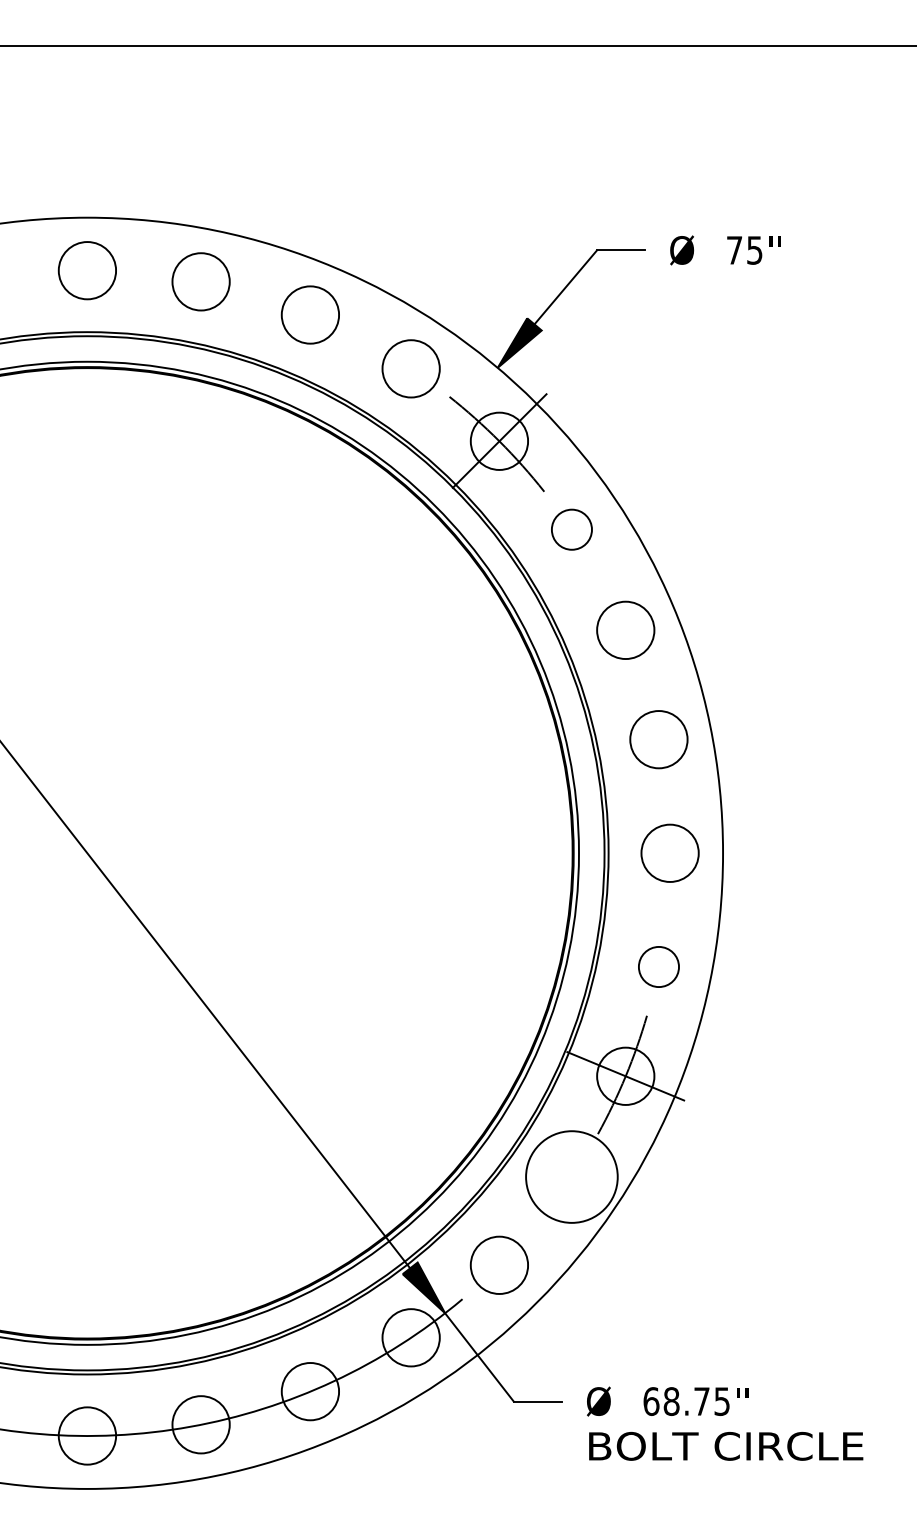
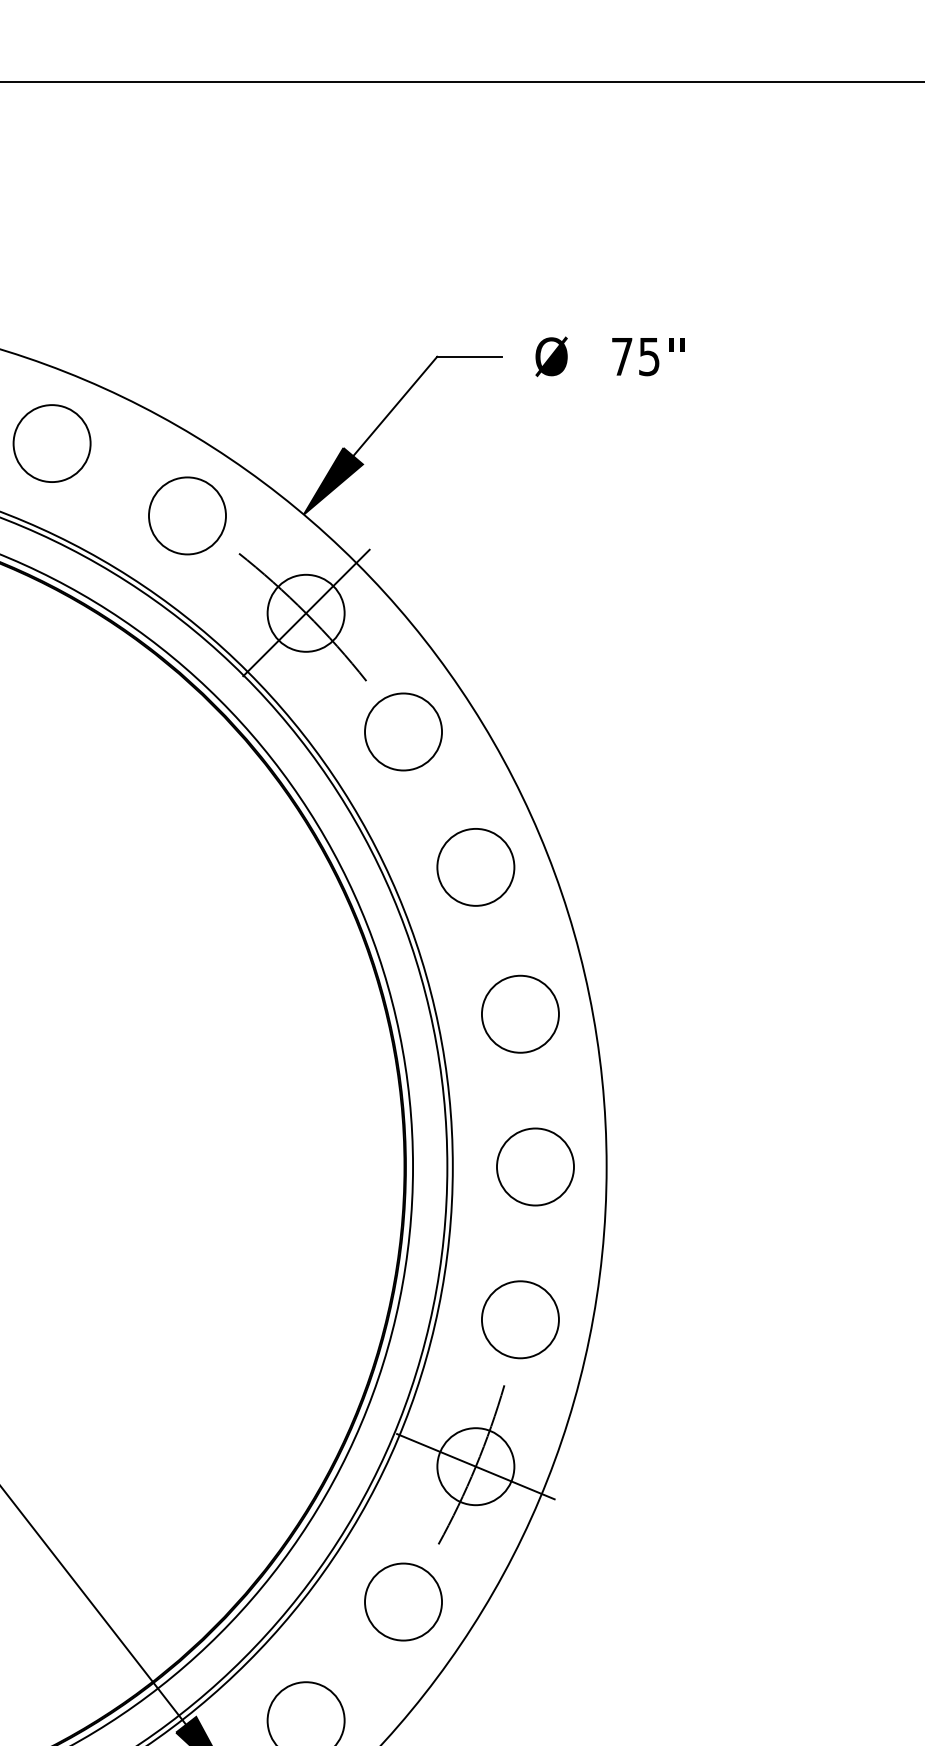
circle: (571, 529) -> (402, 731), size x1.43
circle: (658, 966) -> (519, 1319), size x1.43
circle: (571, 1176) -> (402, 1601), size x0.62

